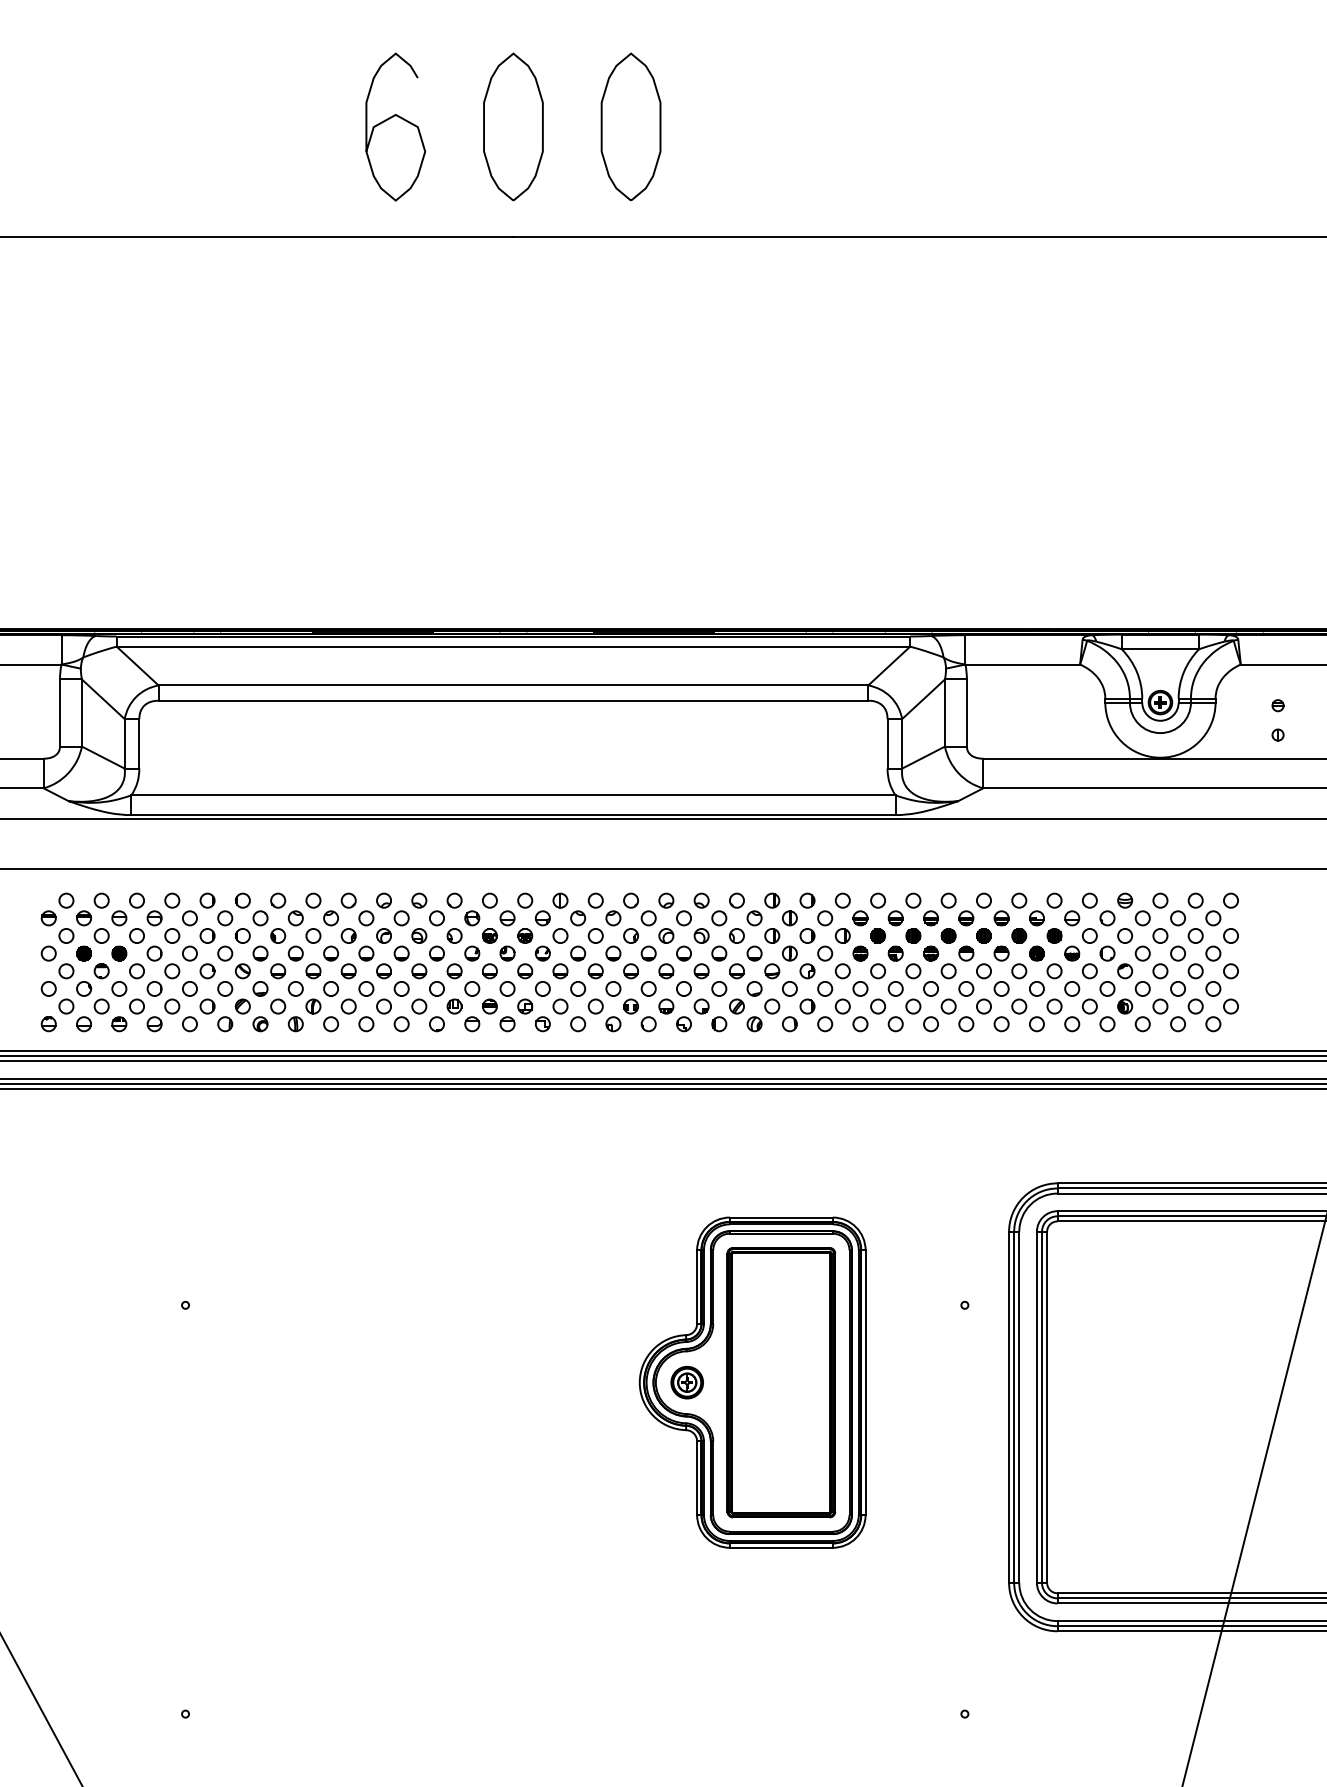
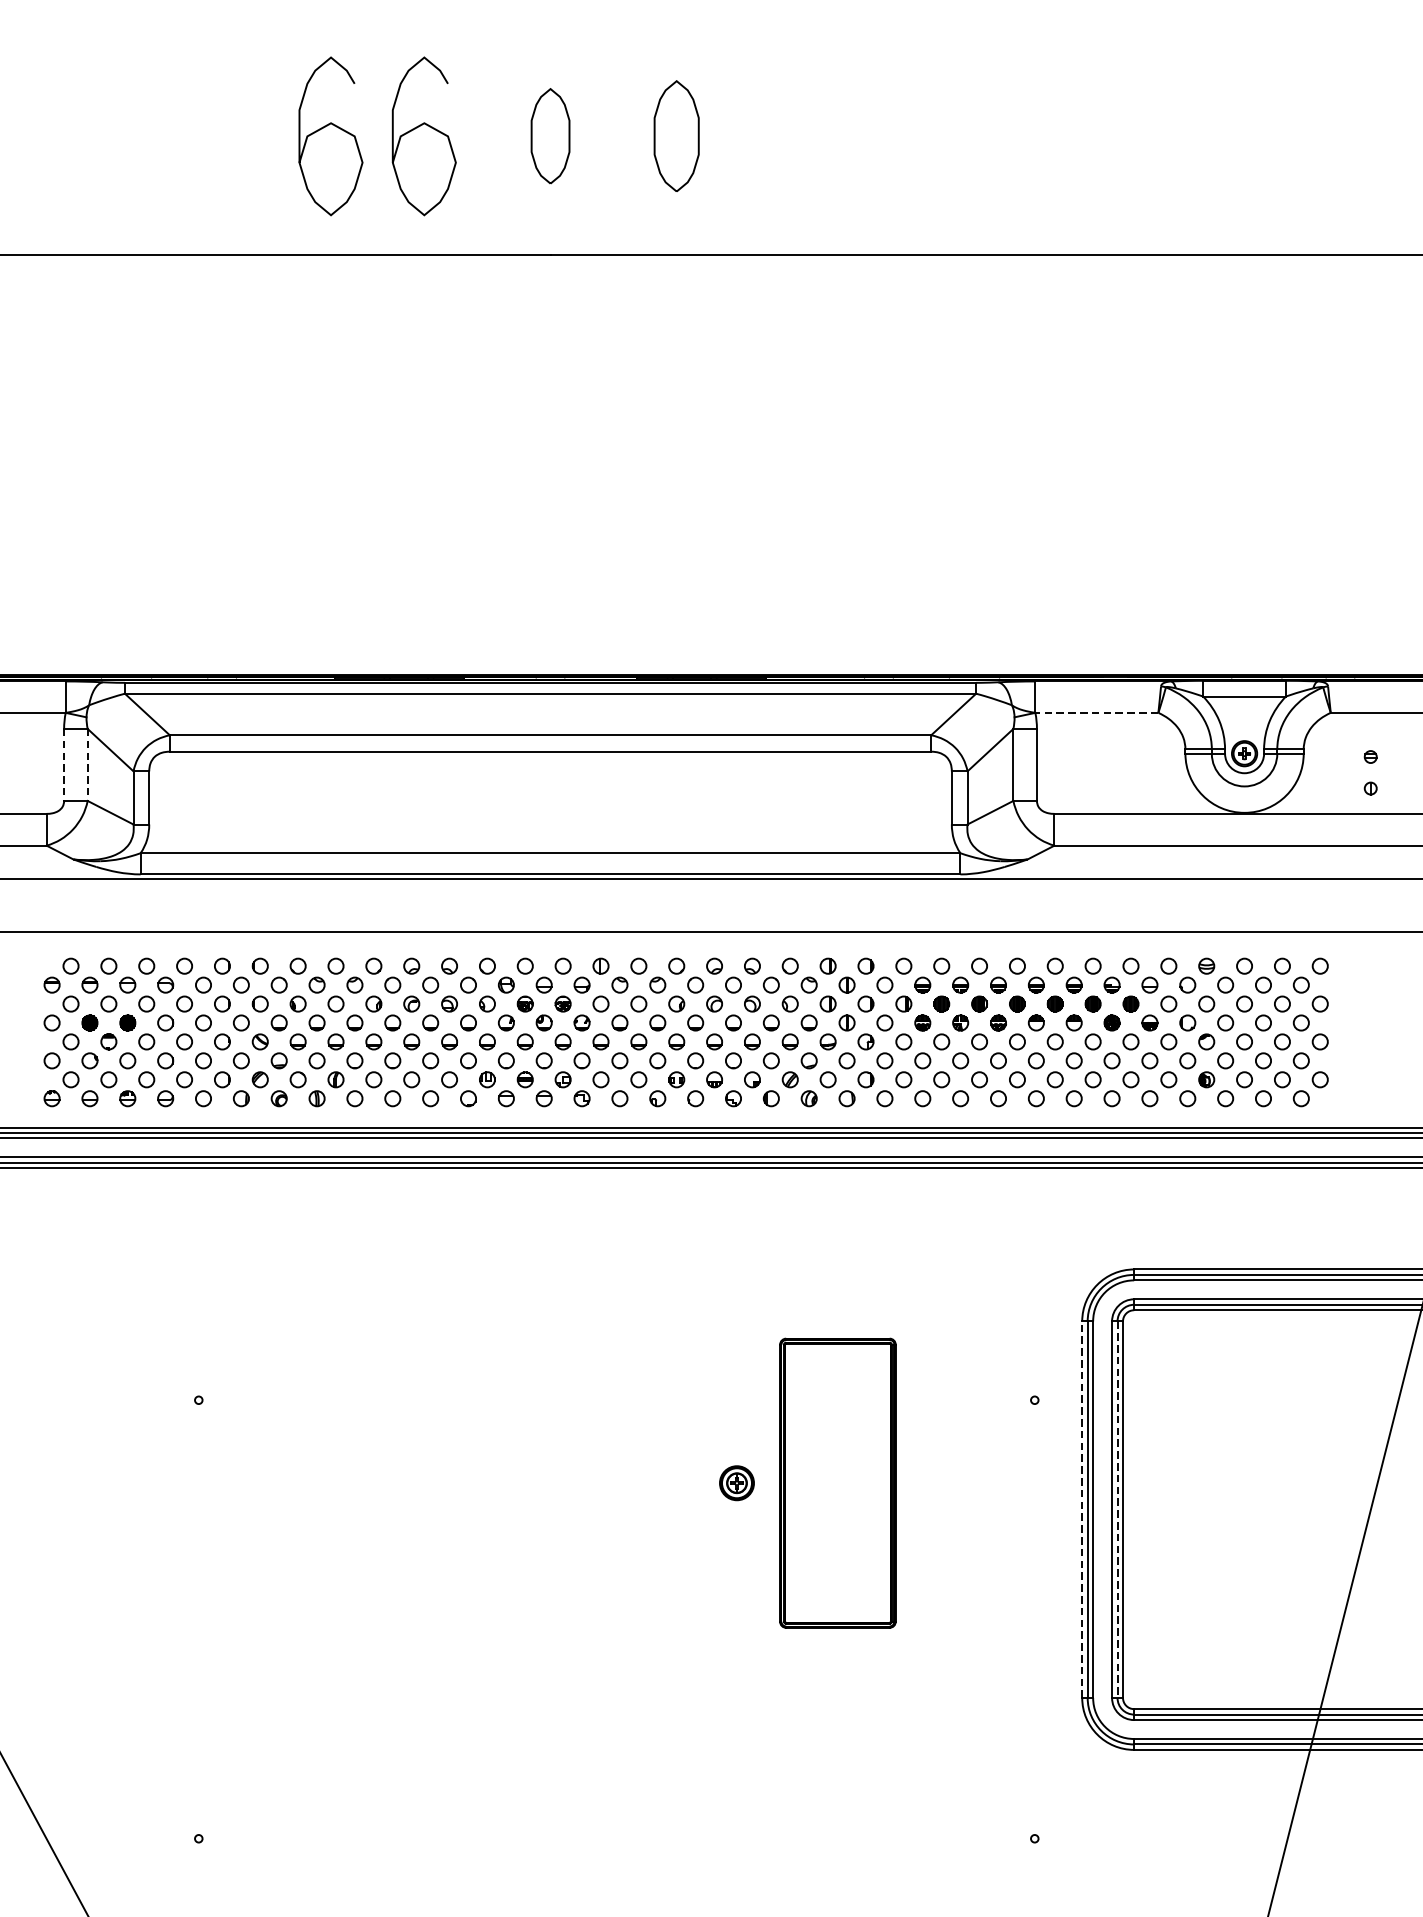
curve: (304, 118) -> (326, 127), added
part: (513, 126) -> (550, 135), size x0.6
part: (630, 126) -> (676, 135), size x0.7
line: (1022, 664) -> (1096, 712), solid -> dashed
line: (60, 713) -> (64, 765), solid -> dashed
line: (81, 713) -> (87, 765), solid -> dashed
part: (752, 1382) -> (806, 1483), removed
line: (1009, 1407) -> (1082, 1509), solid -> dashed
line: (1042, 1407) -> (1118, 1509), solid -> dashed

